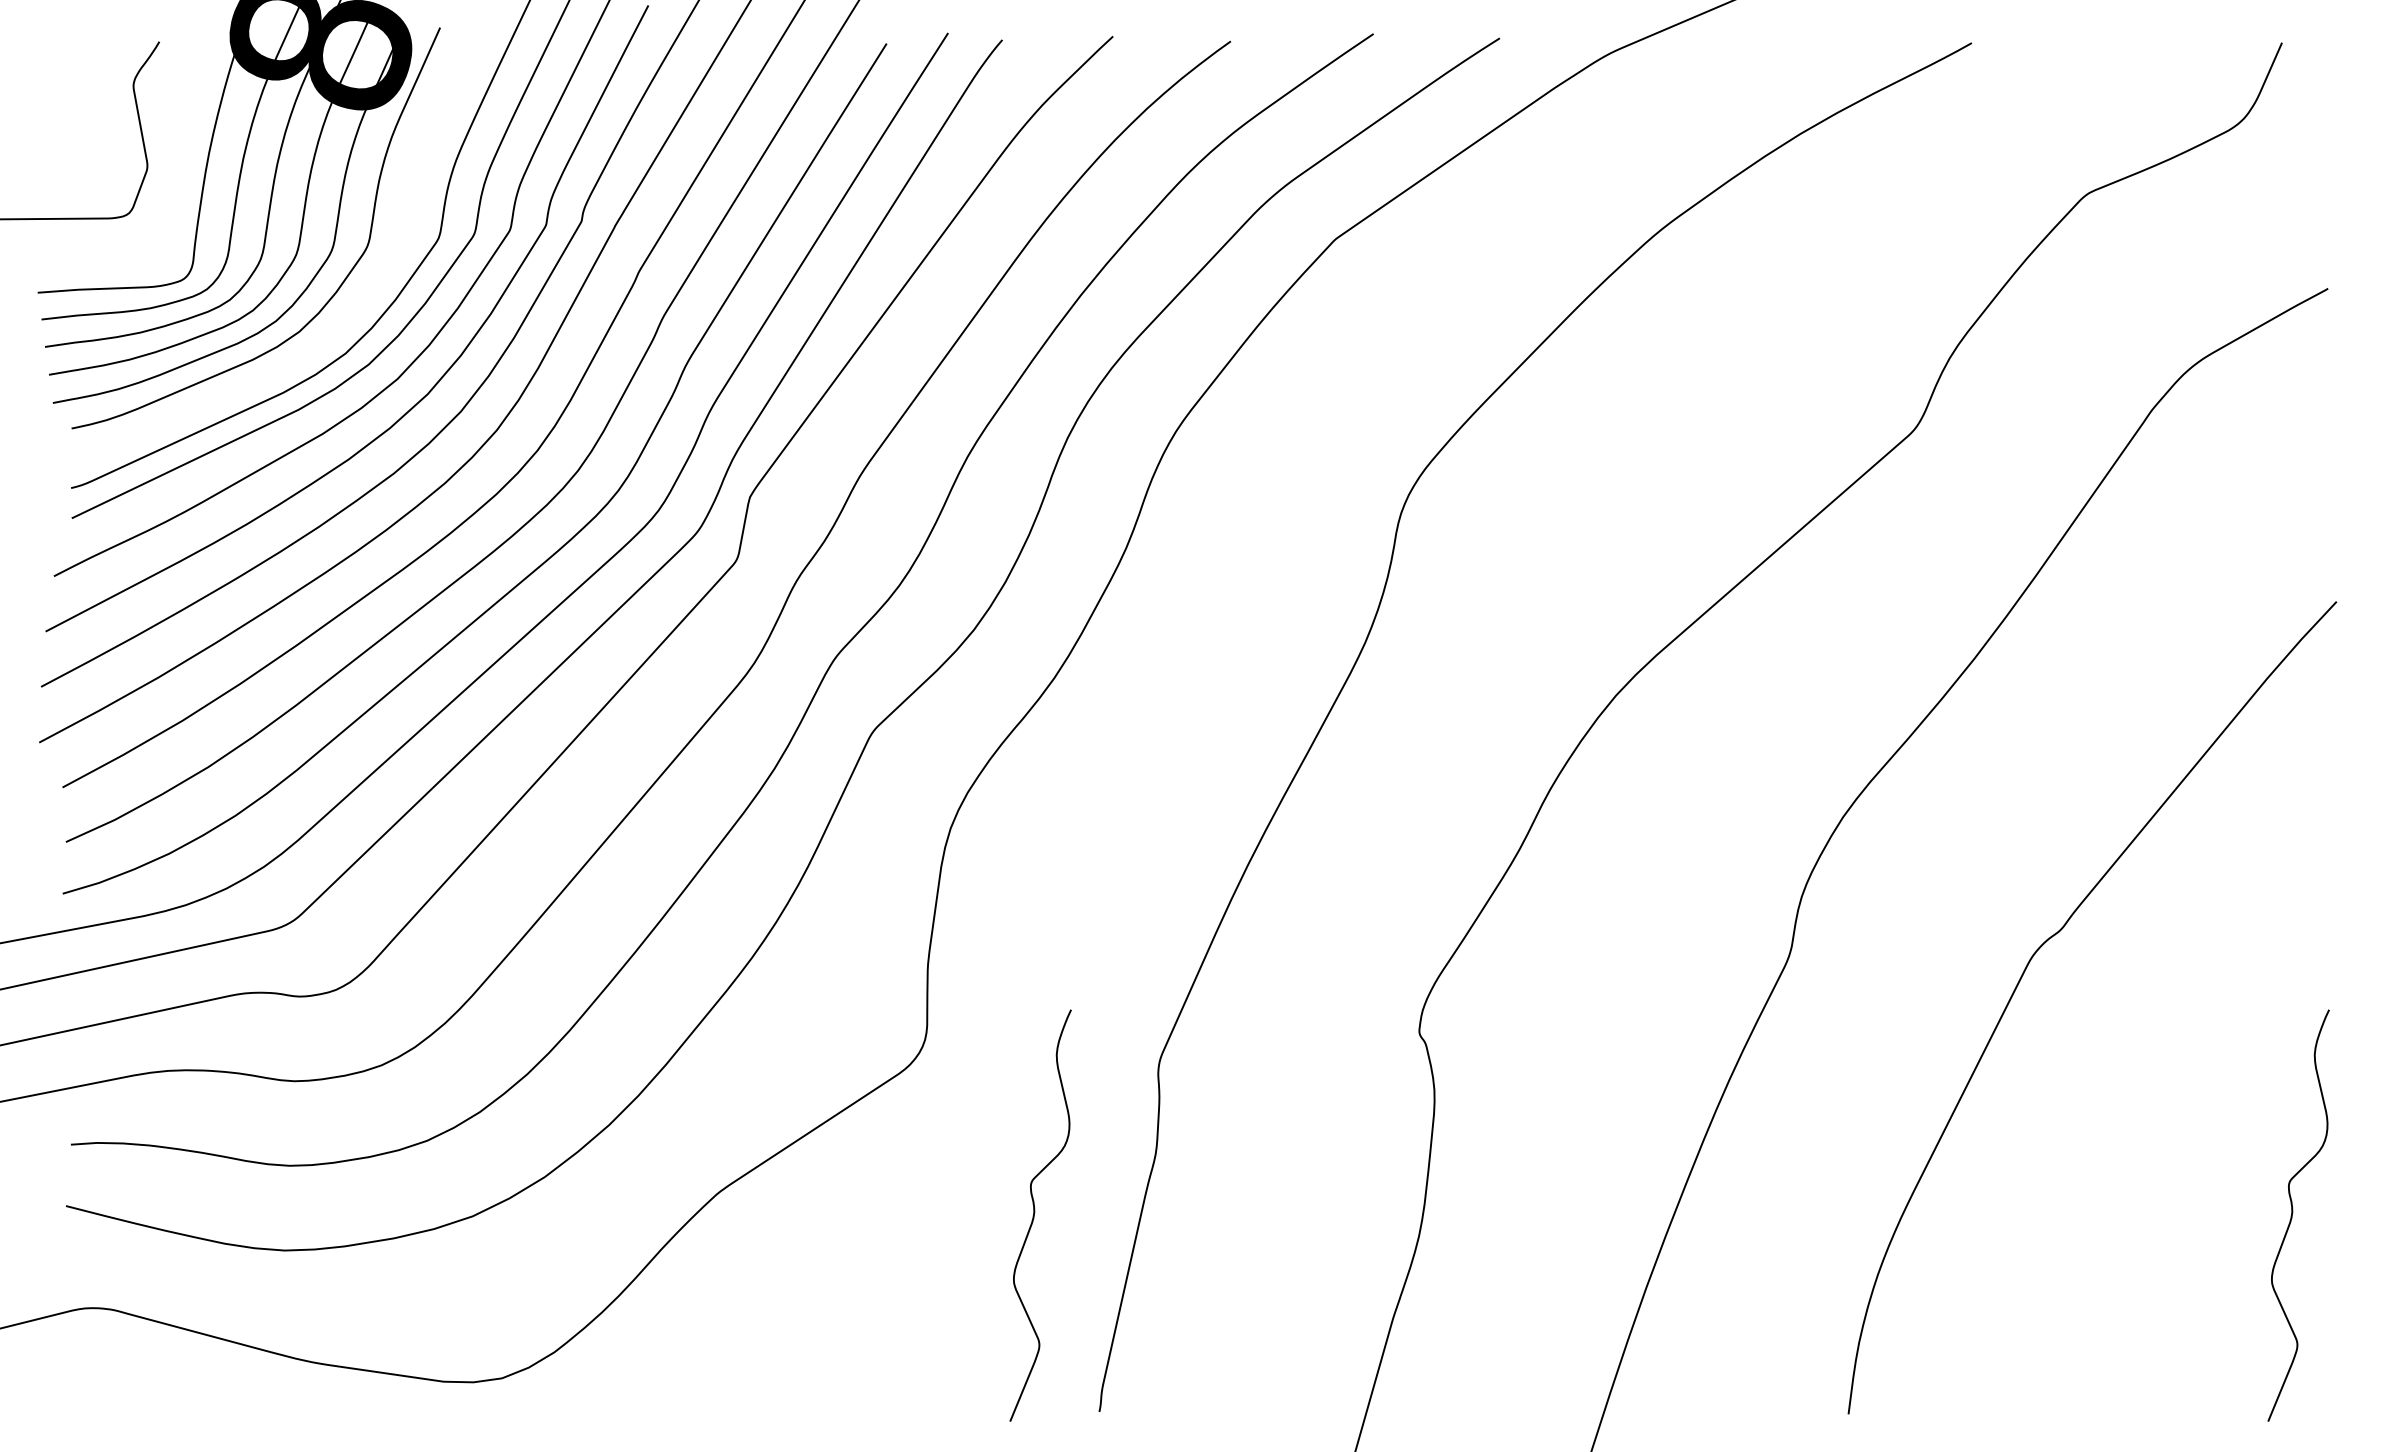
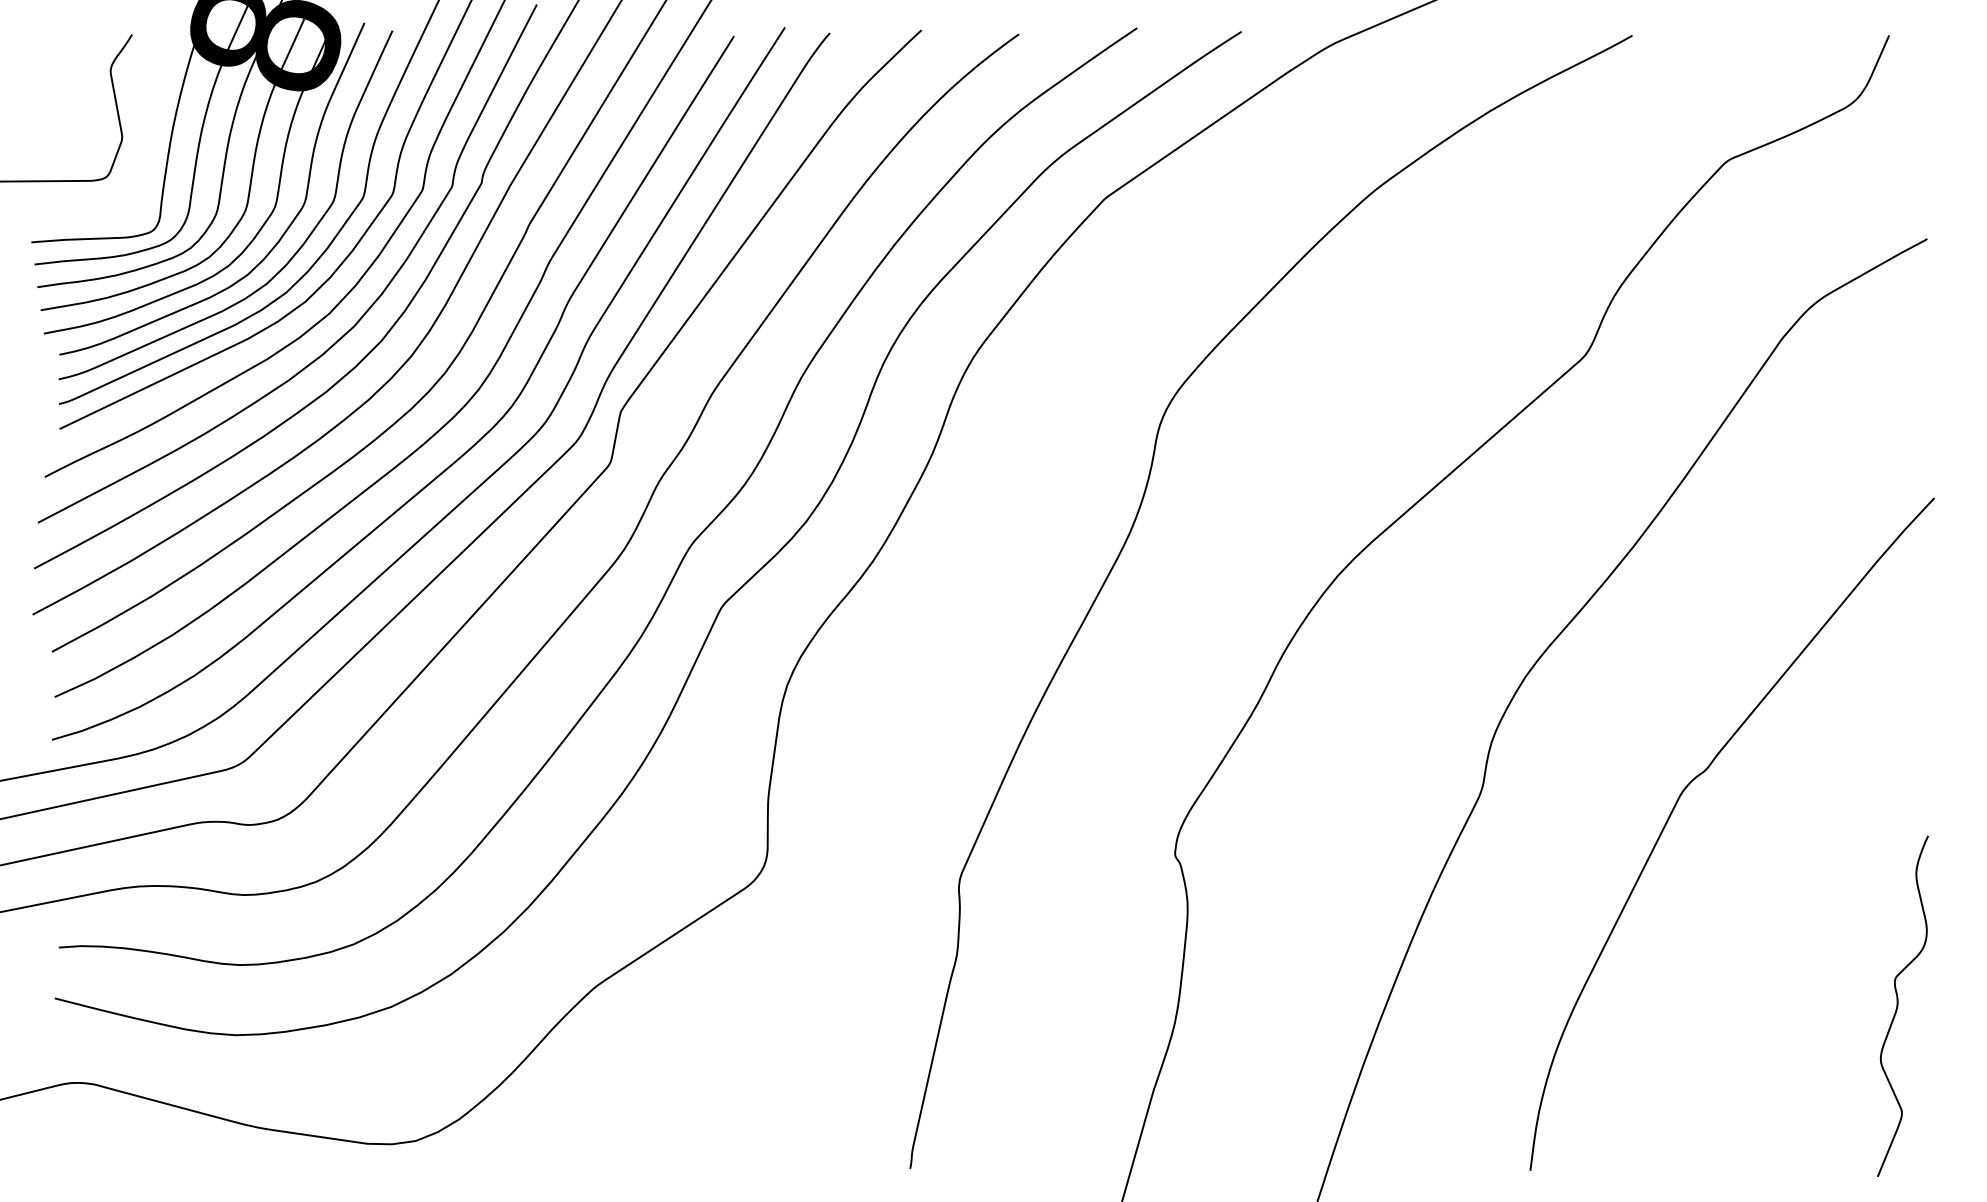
curve: (350, 312) -> (290, 258), added
curve: (1035, 1212) -> (857, 1003), removed

